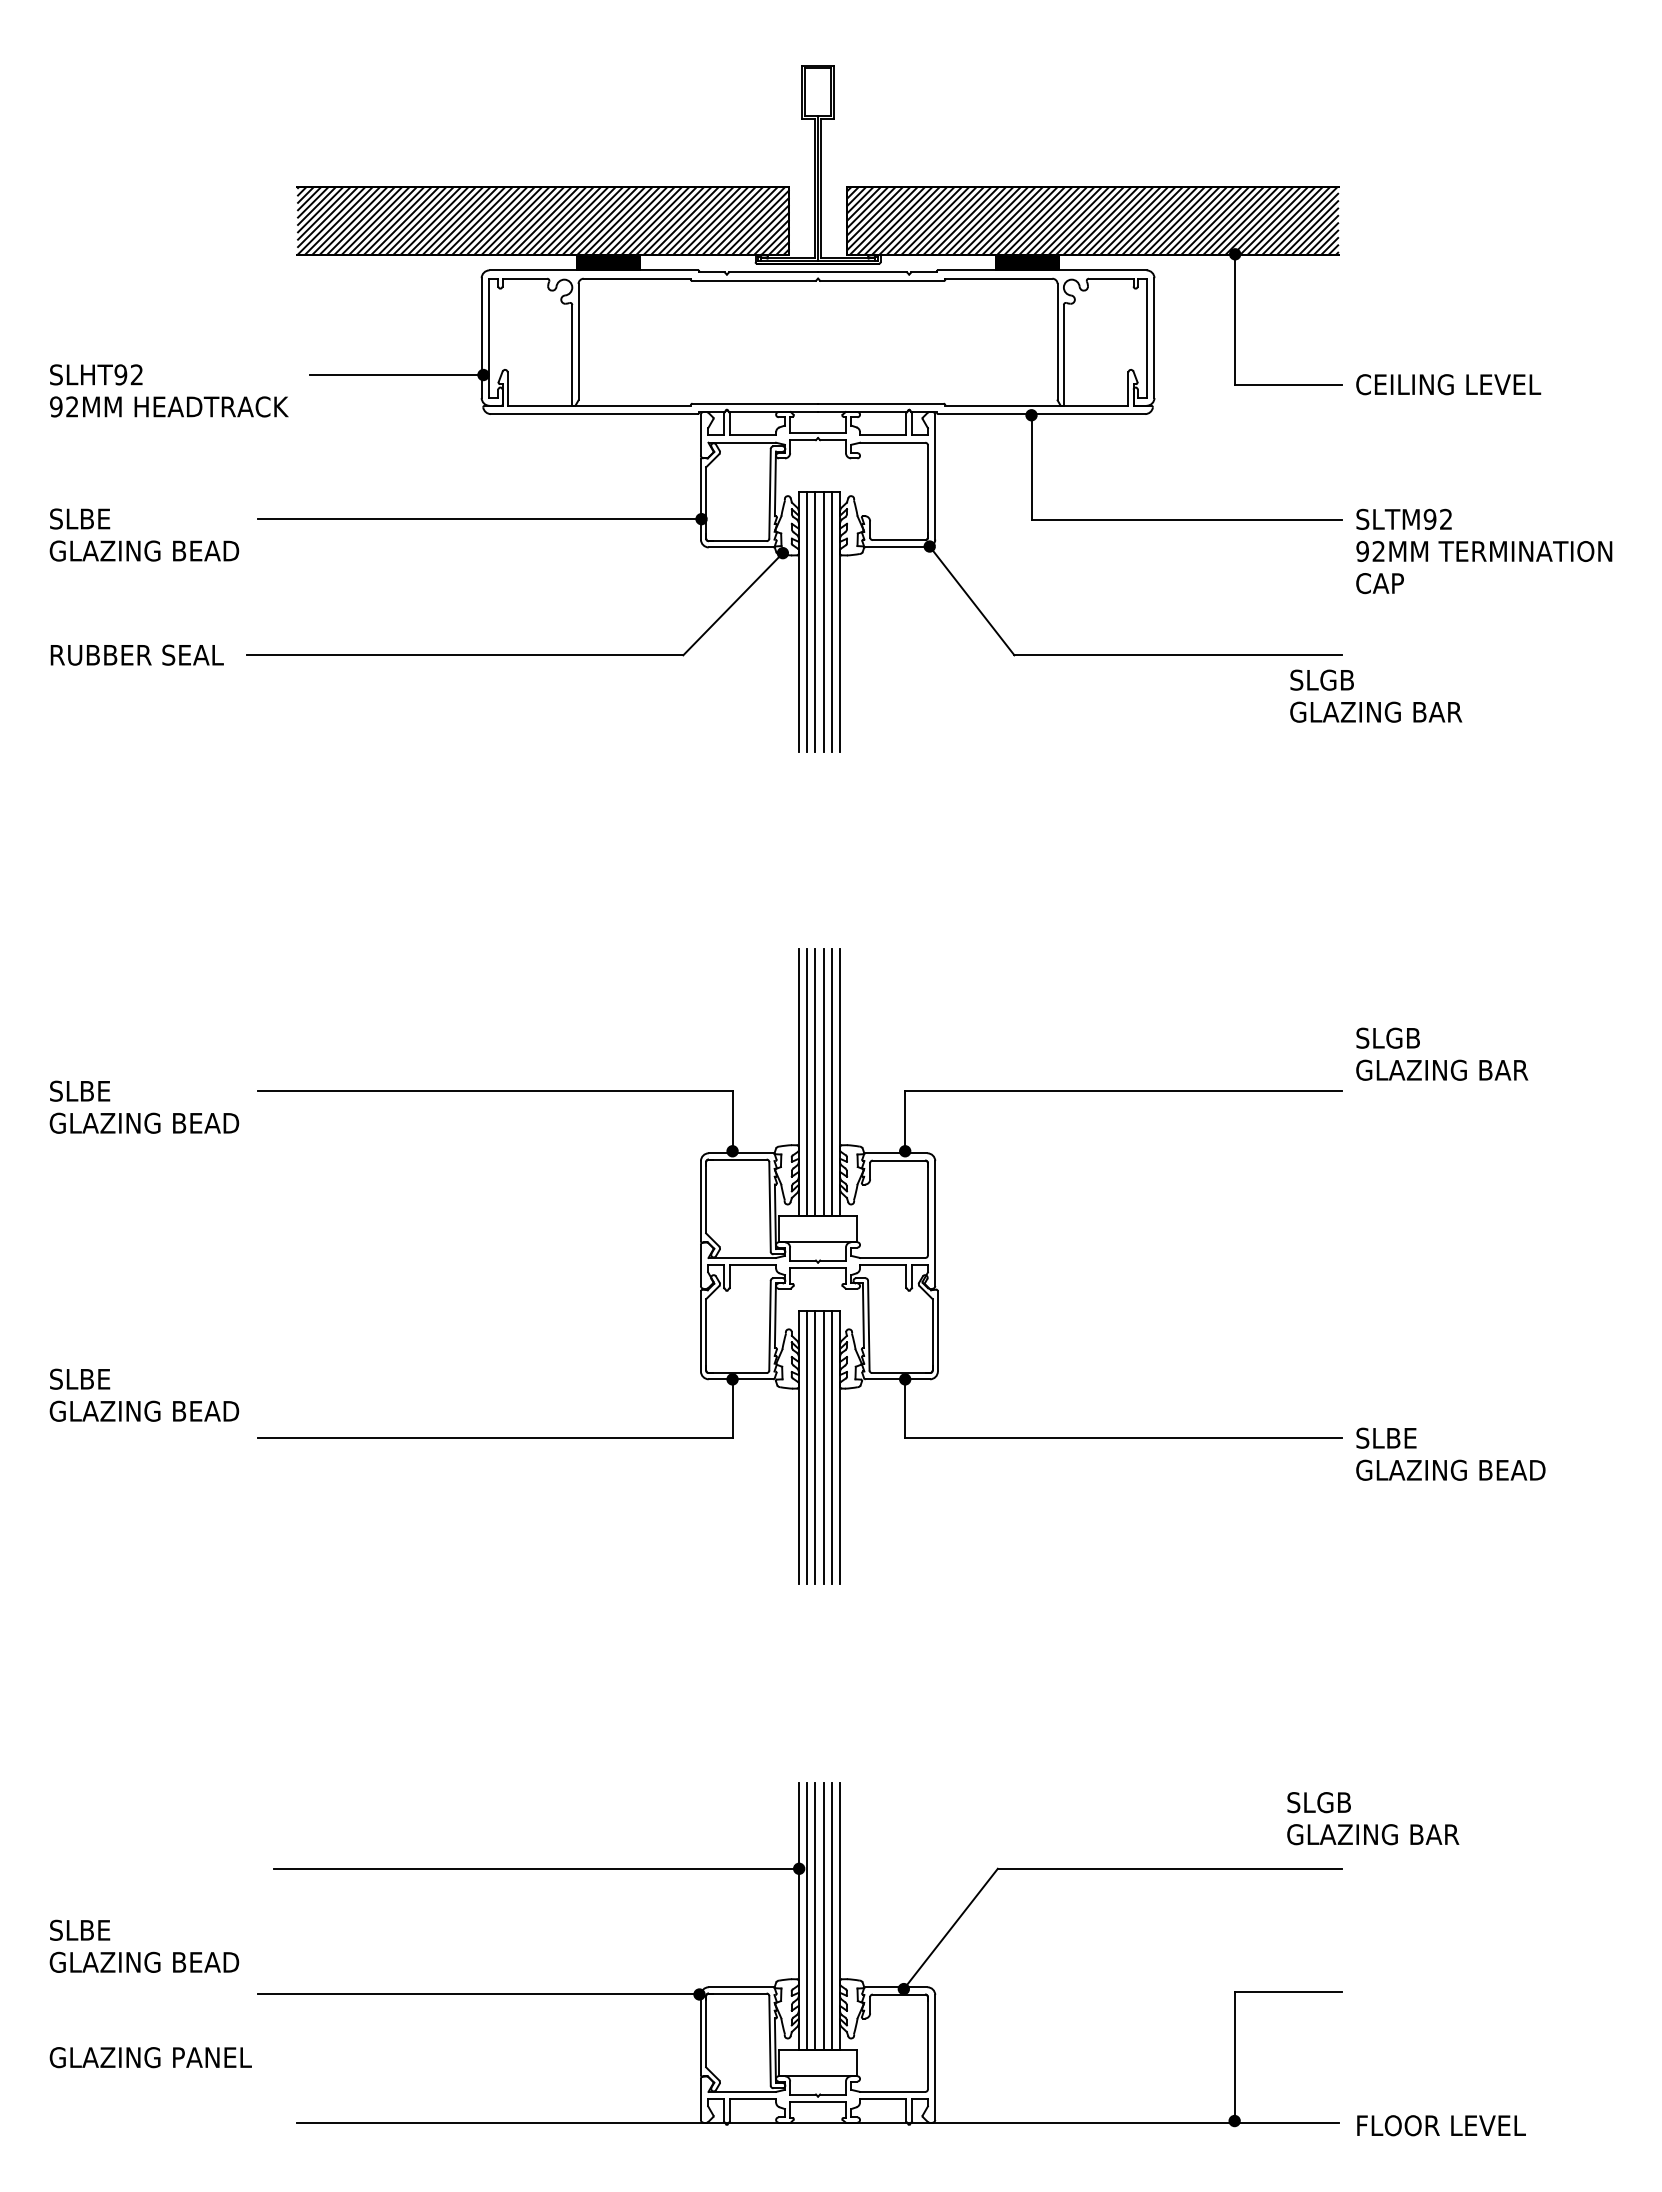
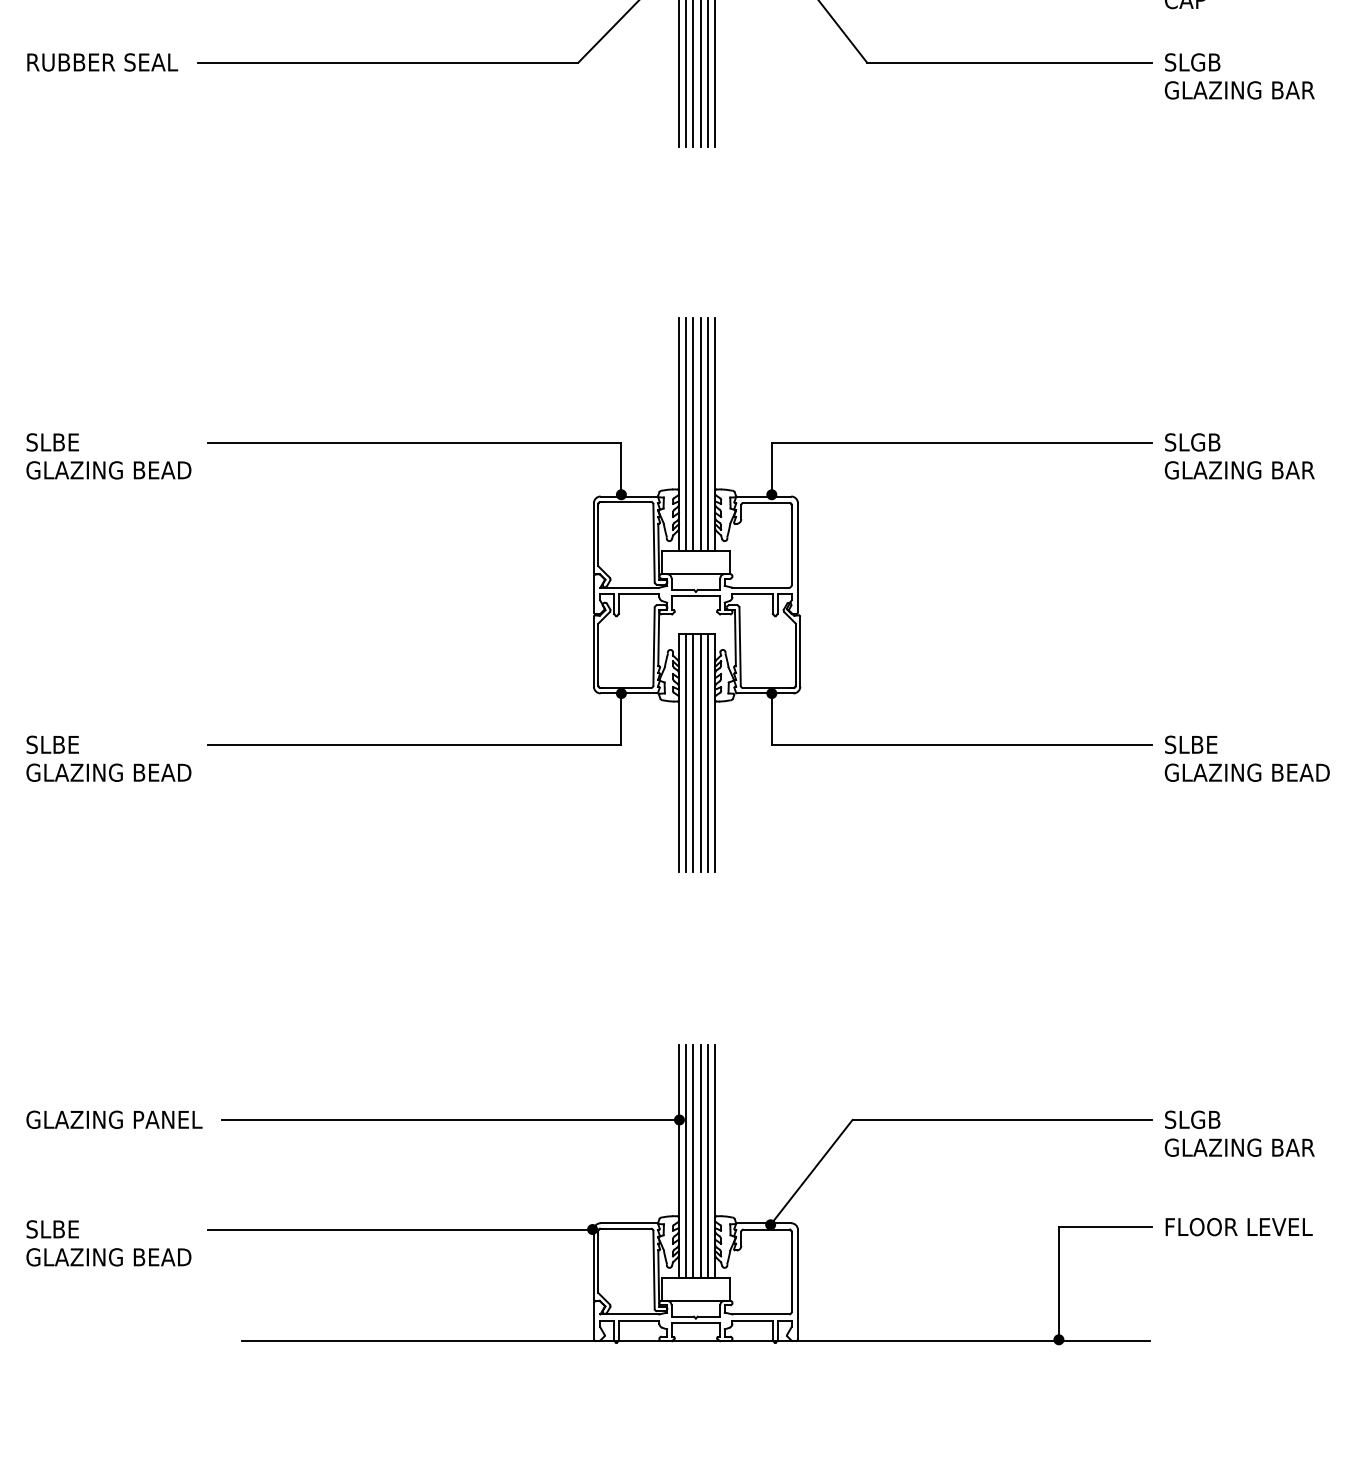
text: (1376, 695) -> (1240, 75), moved
text: (1442, 1053) -> (1240, 455), moved
text: (144, 1394) -> (108, 758), moved
text: (1373, 1818) -> (1240, 1133), moved
text: (144, 1945) -> (108, 1242), moved
text: (150, 2057) -> (114, 1119), moved
text: (1441, 2125) -> (1239, 1226), moved

